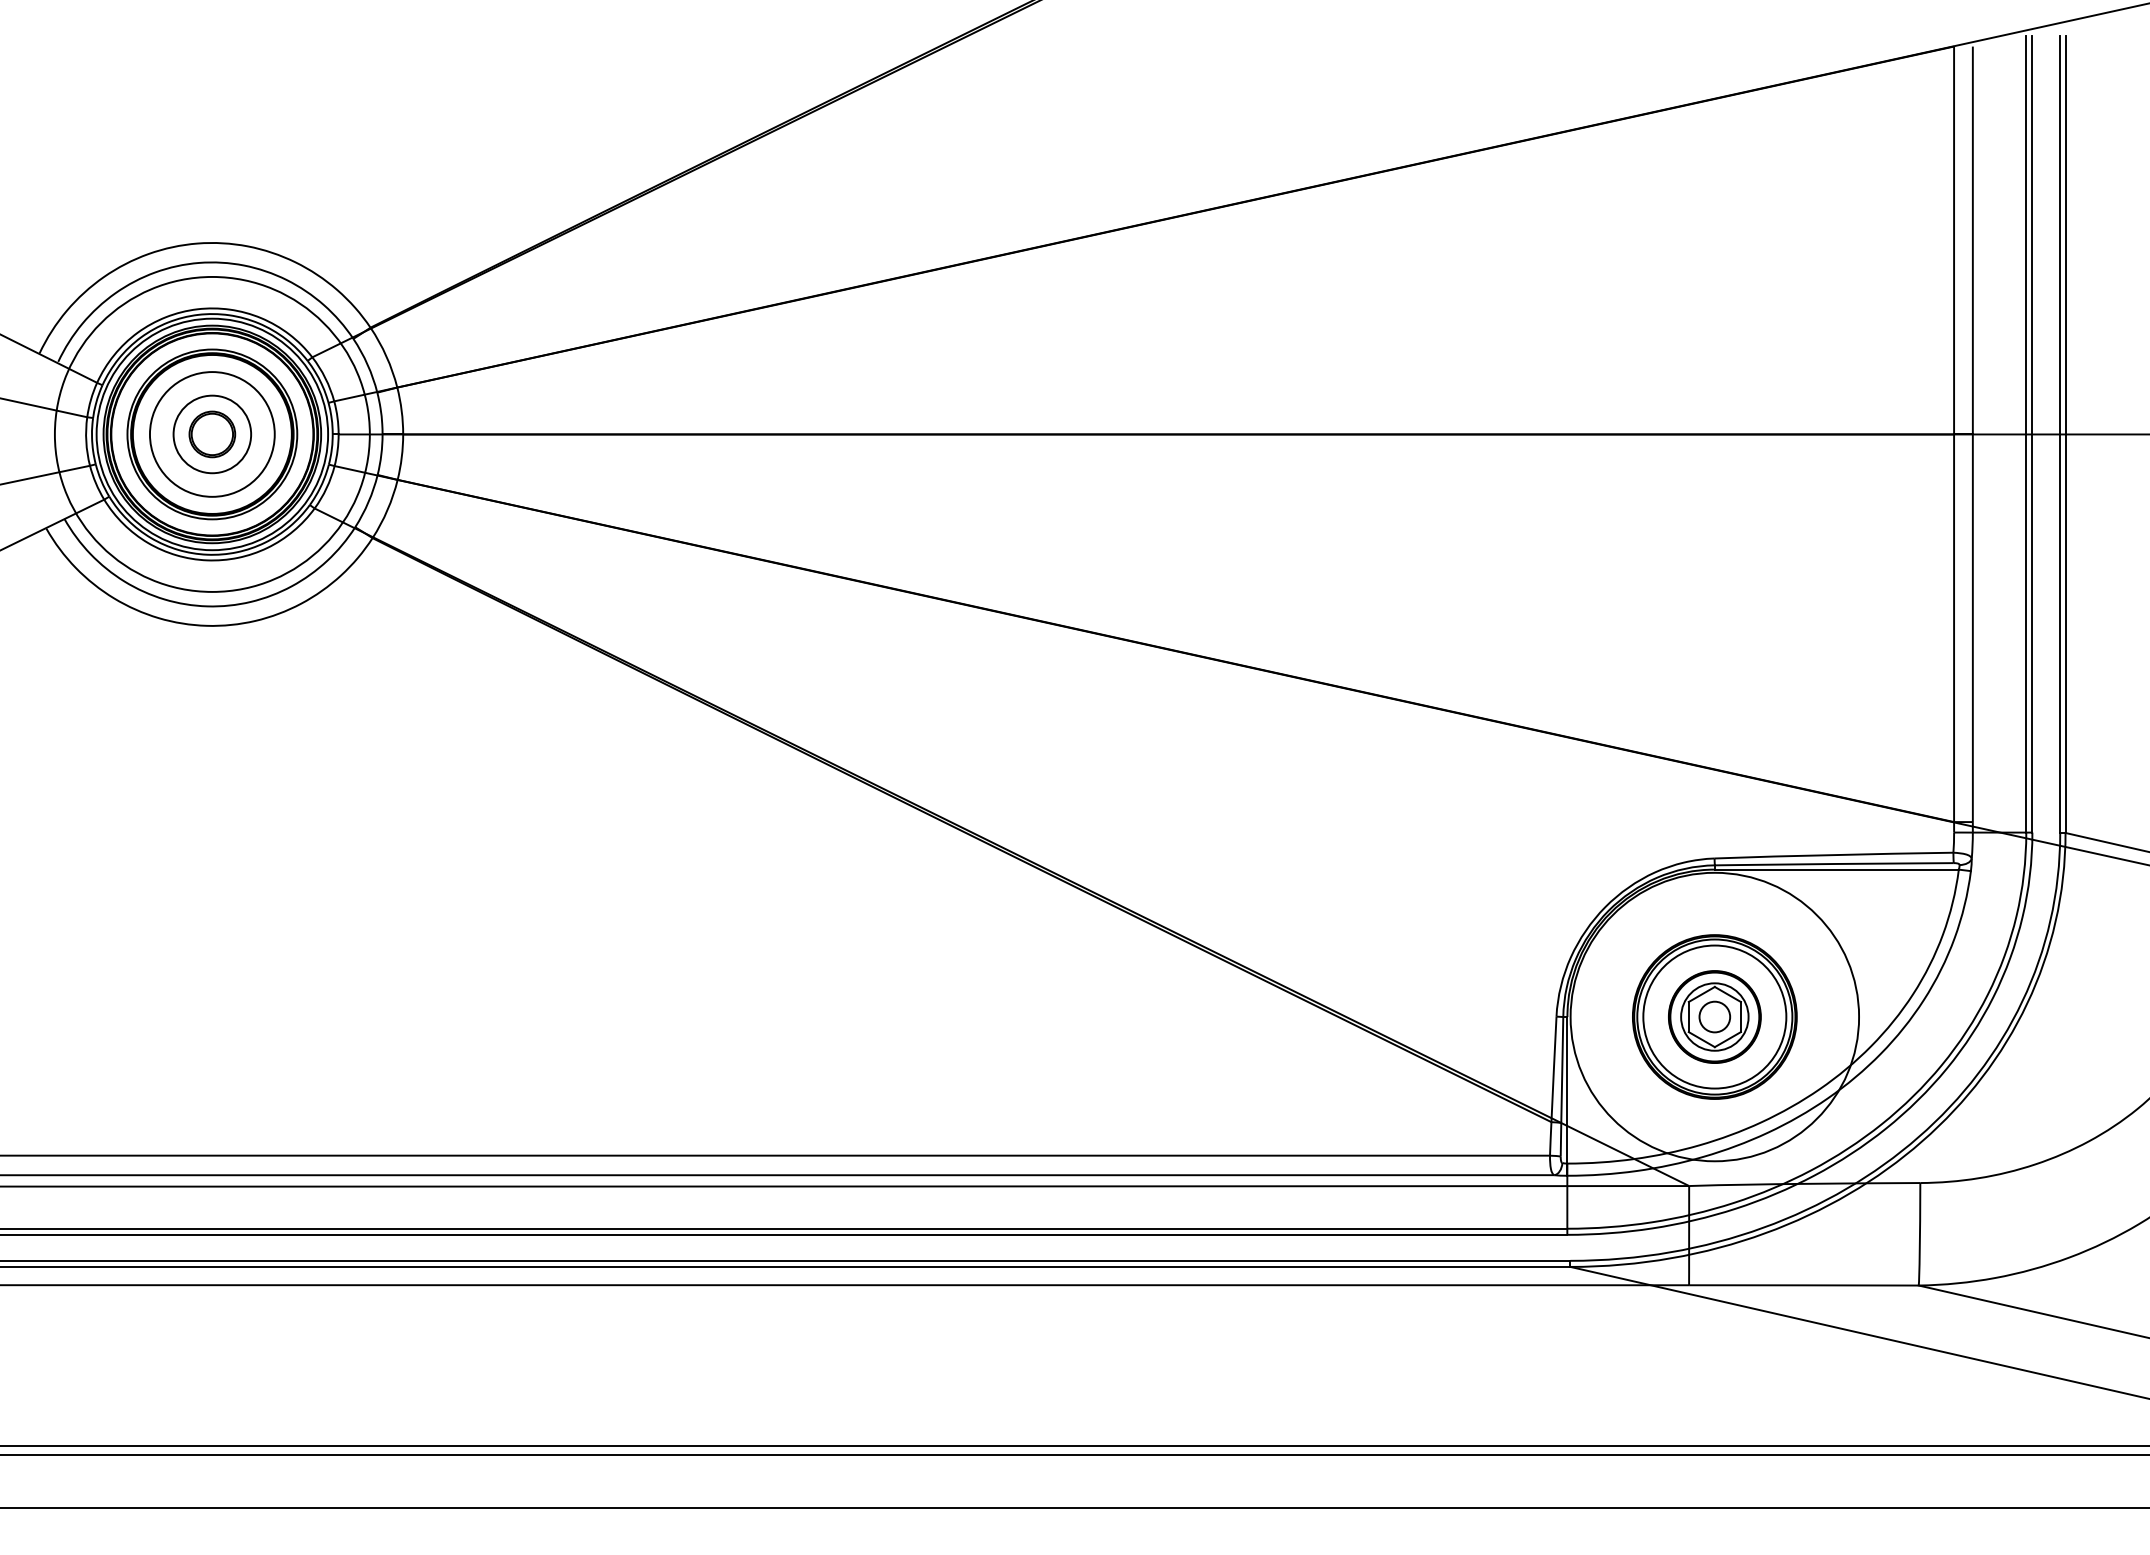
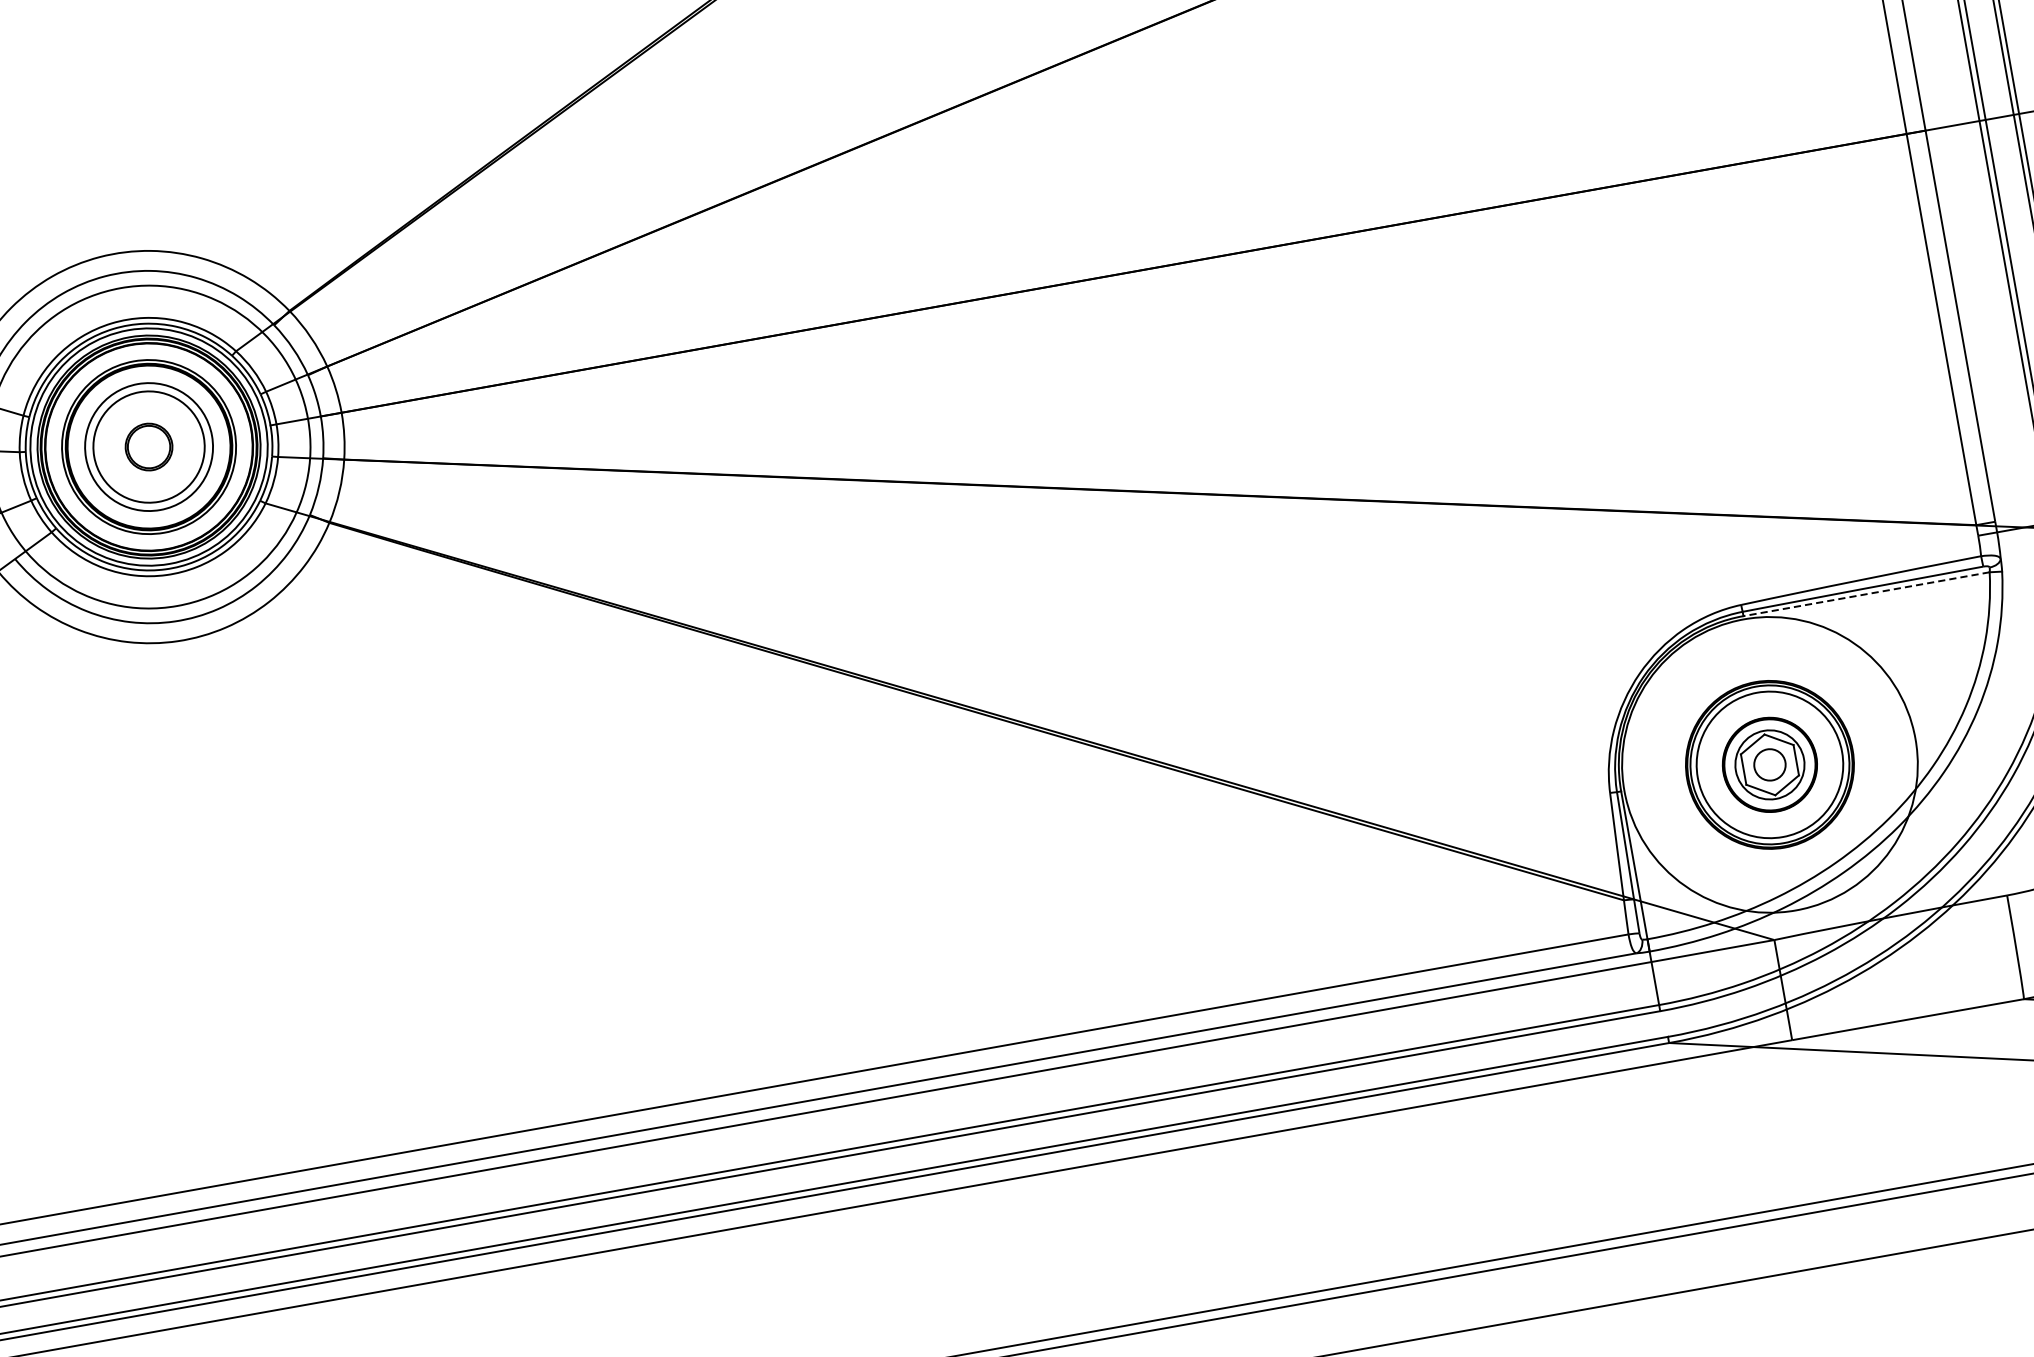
circle: (212, 434) -> (149, 447), size x1.4
line: (1836, 869) -> (1866, 594), solid -> dashed

